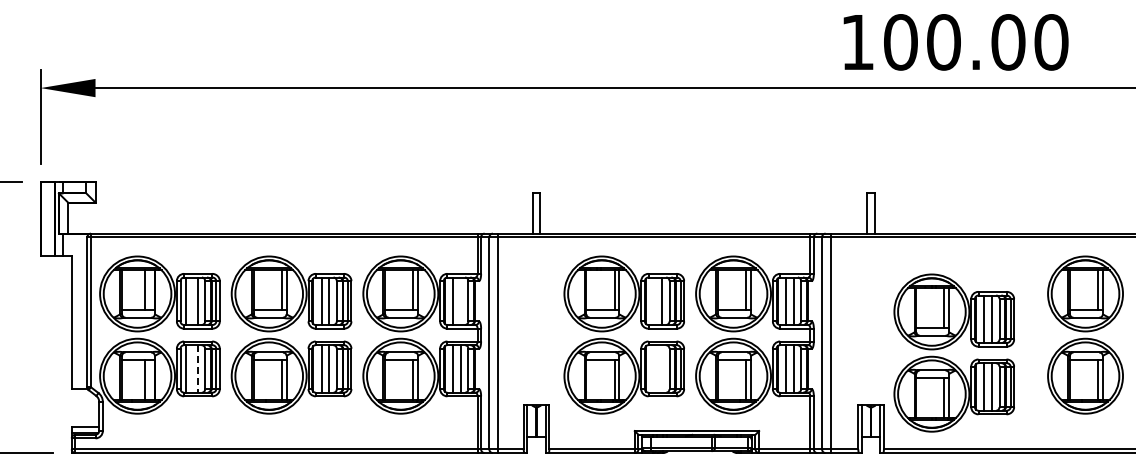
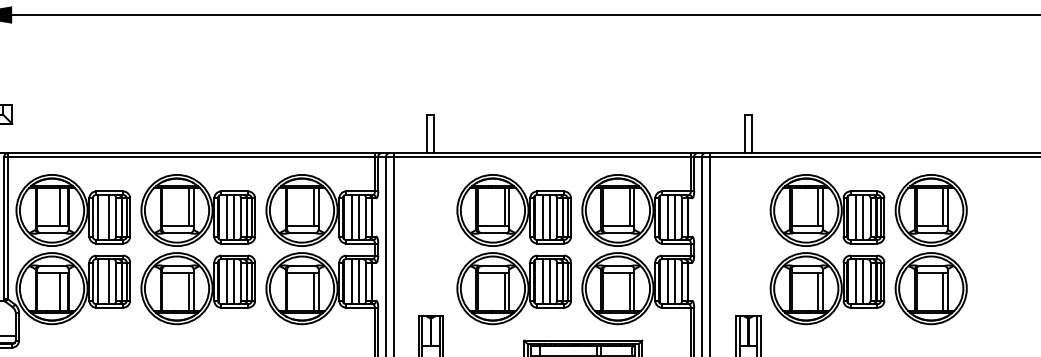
line: (461, 301) -> (359, 217), added
line: (654, 301) -> (542, 217), added
part: (1085, 334) -> (931, 249), moved
part: (949, 346) -> (822, 243), moved
line: (197, 368) -> (108, 281), dashed -> solid
line: (654, 368) -> (542, 281), added
line: (662, 368) -> (550, 281), added

